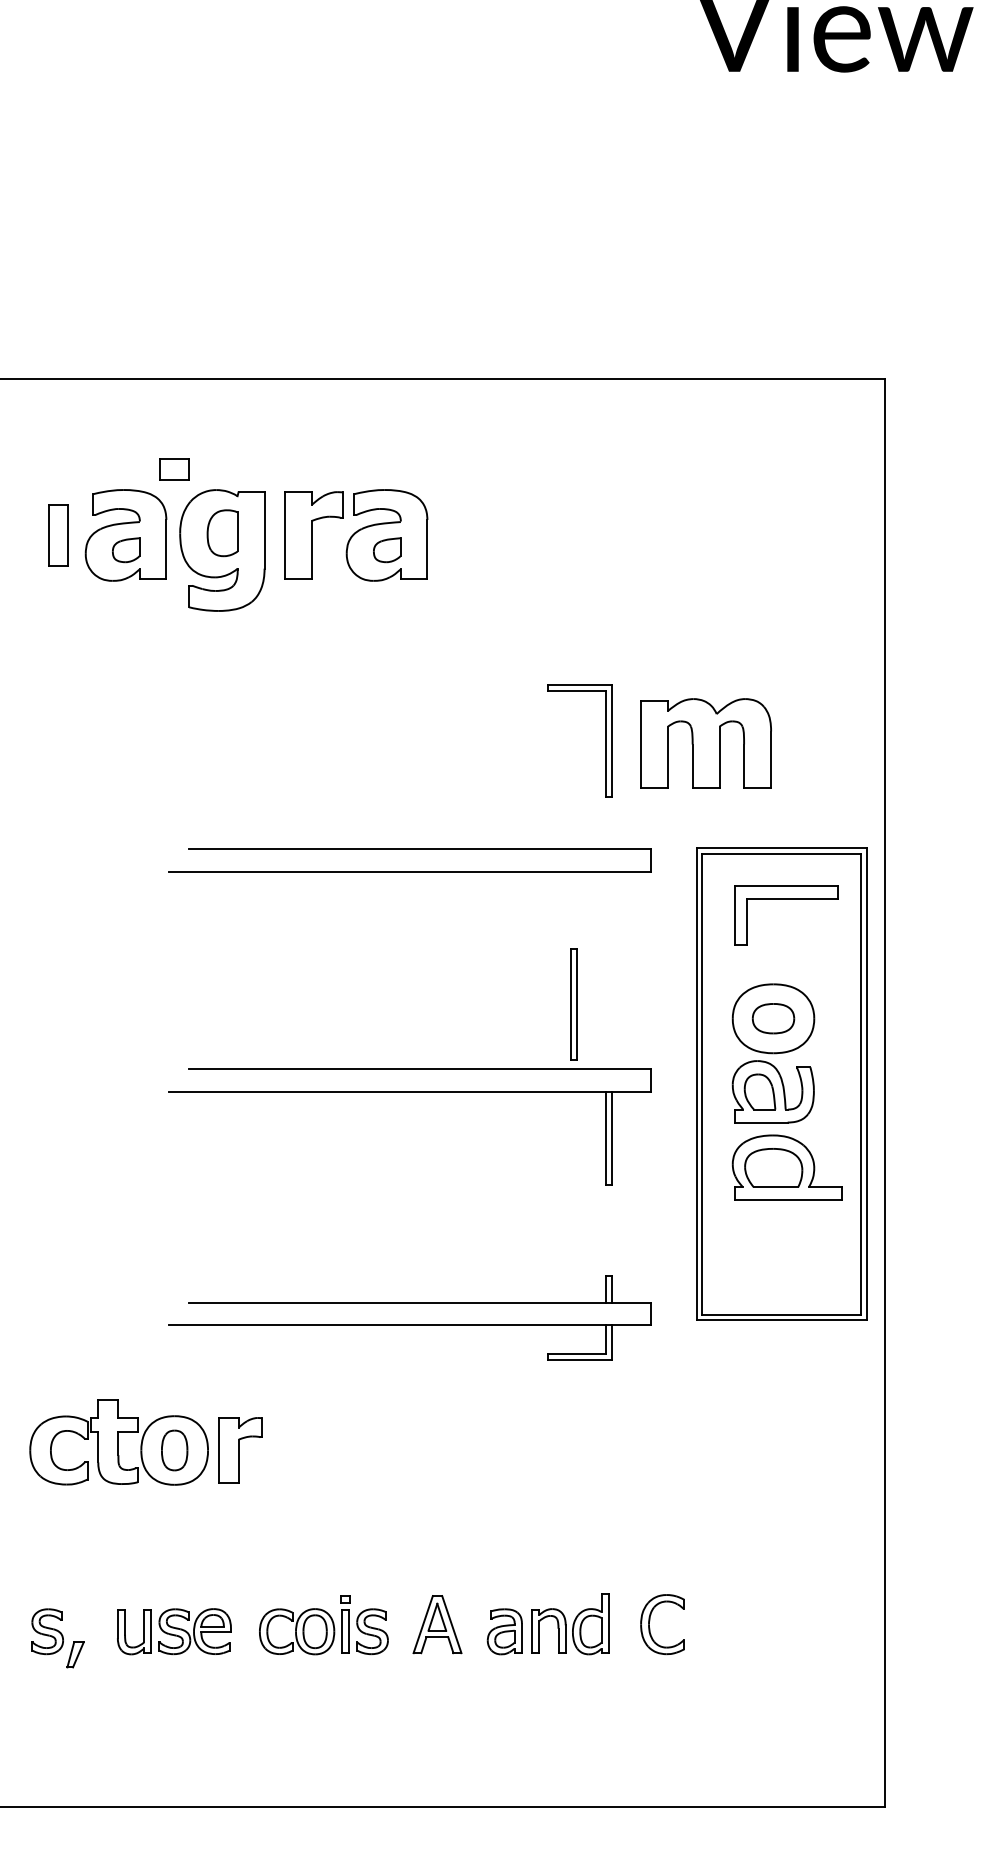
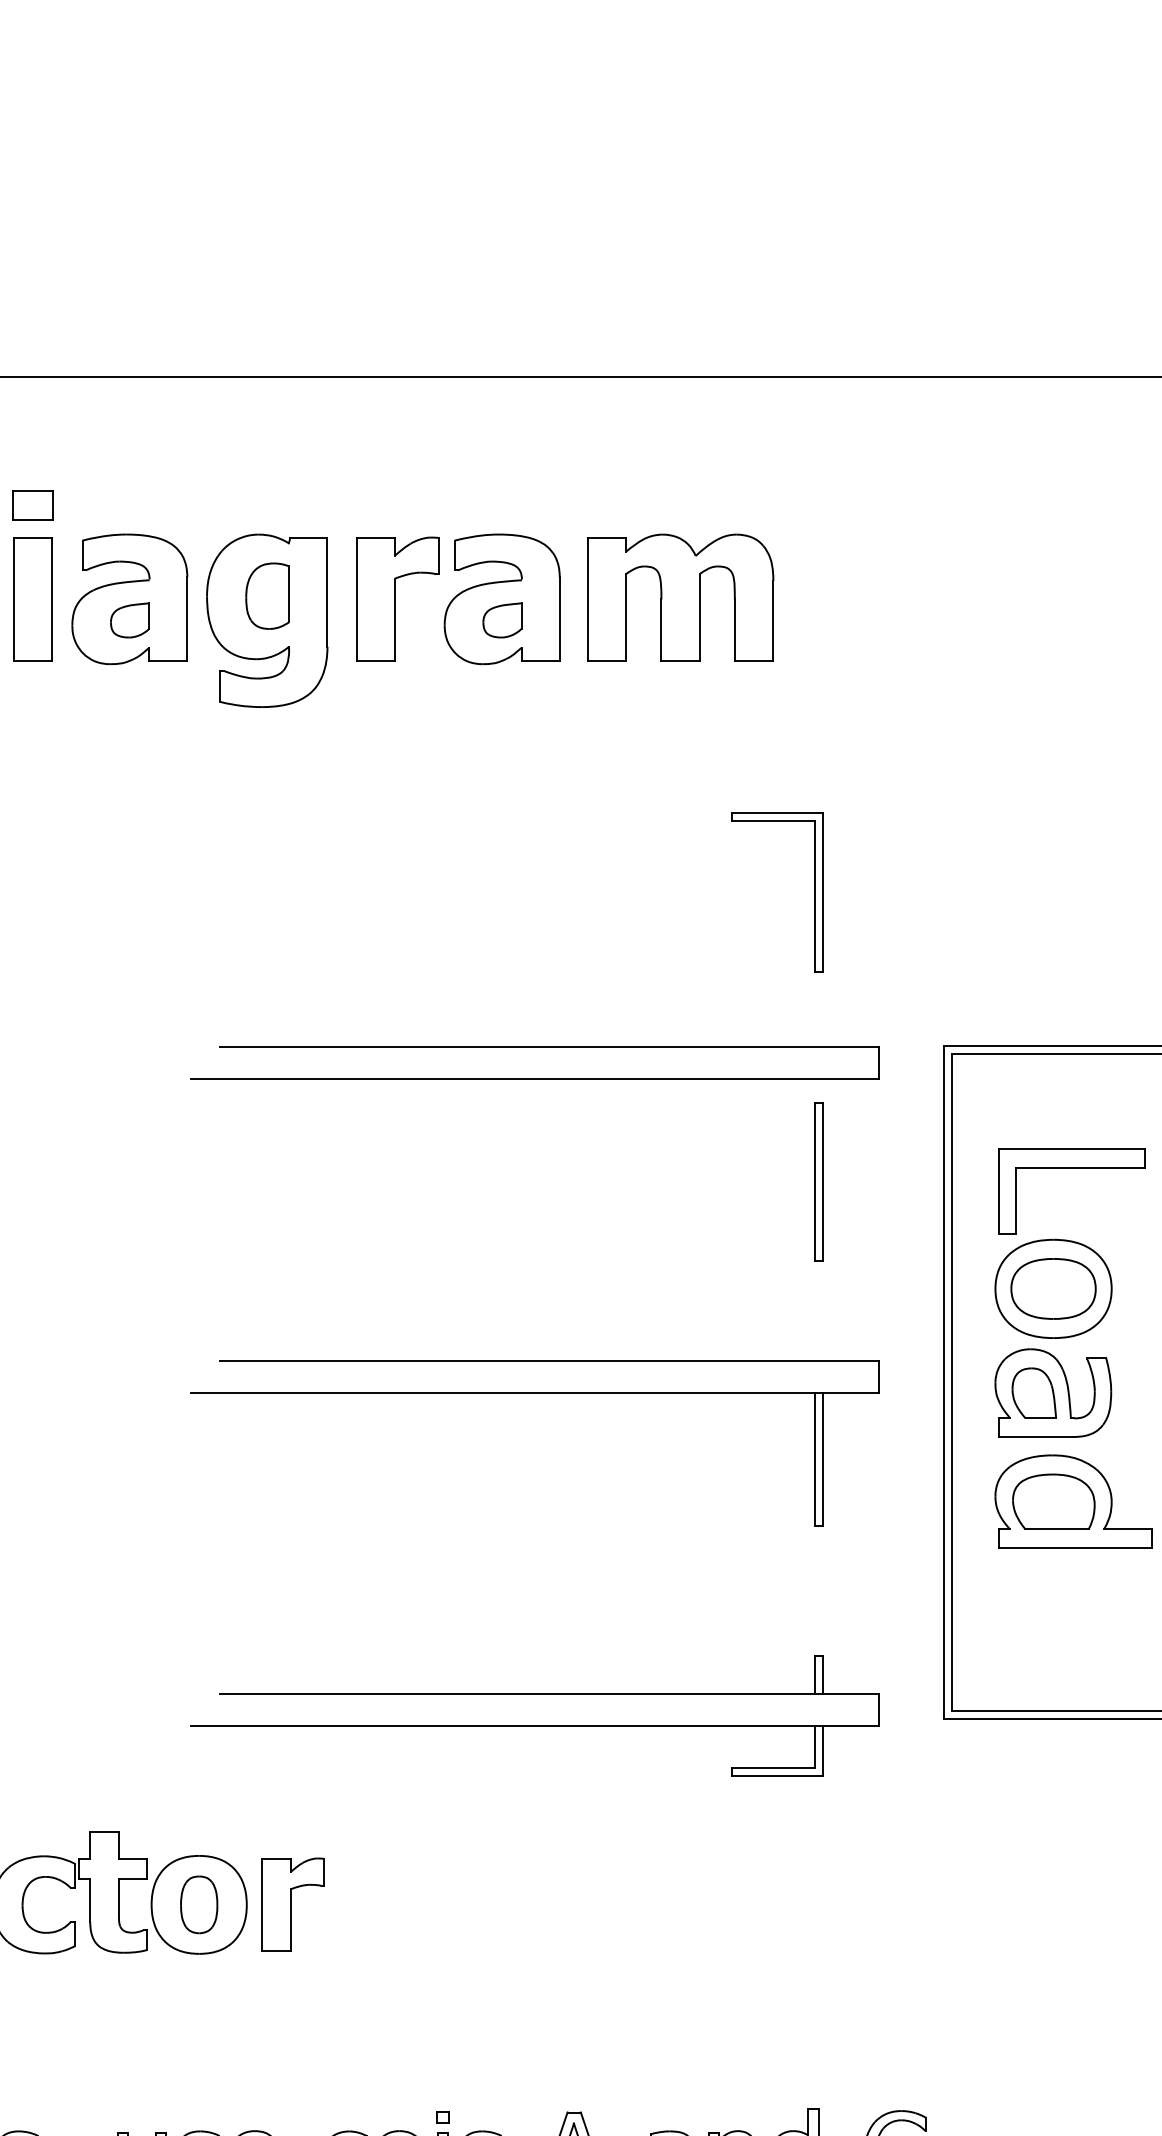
part: (174, 469) -> (33, 505), moved
part: (58, 535) -> (33, 599), size x1.43
part: (705, 743) -> (679, 598), moved
part: (786, 899) -> (1072, 1168), moved
part: (573, 1004) -> (818, 1181), moved
part: (773, 1018) -> (1053, 1288), size x1.43

